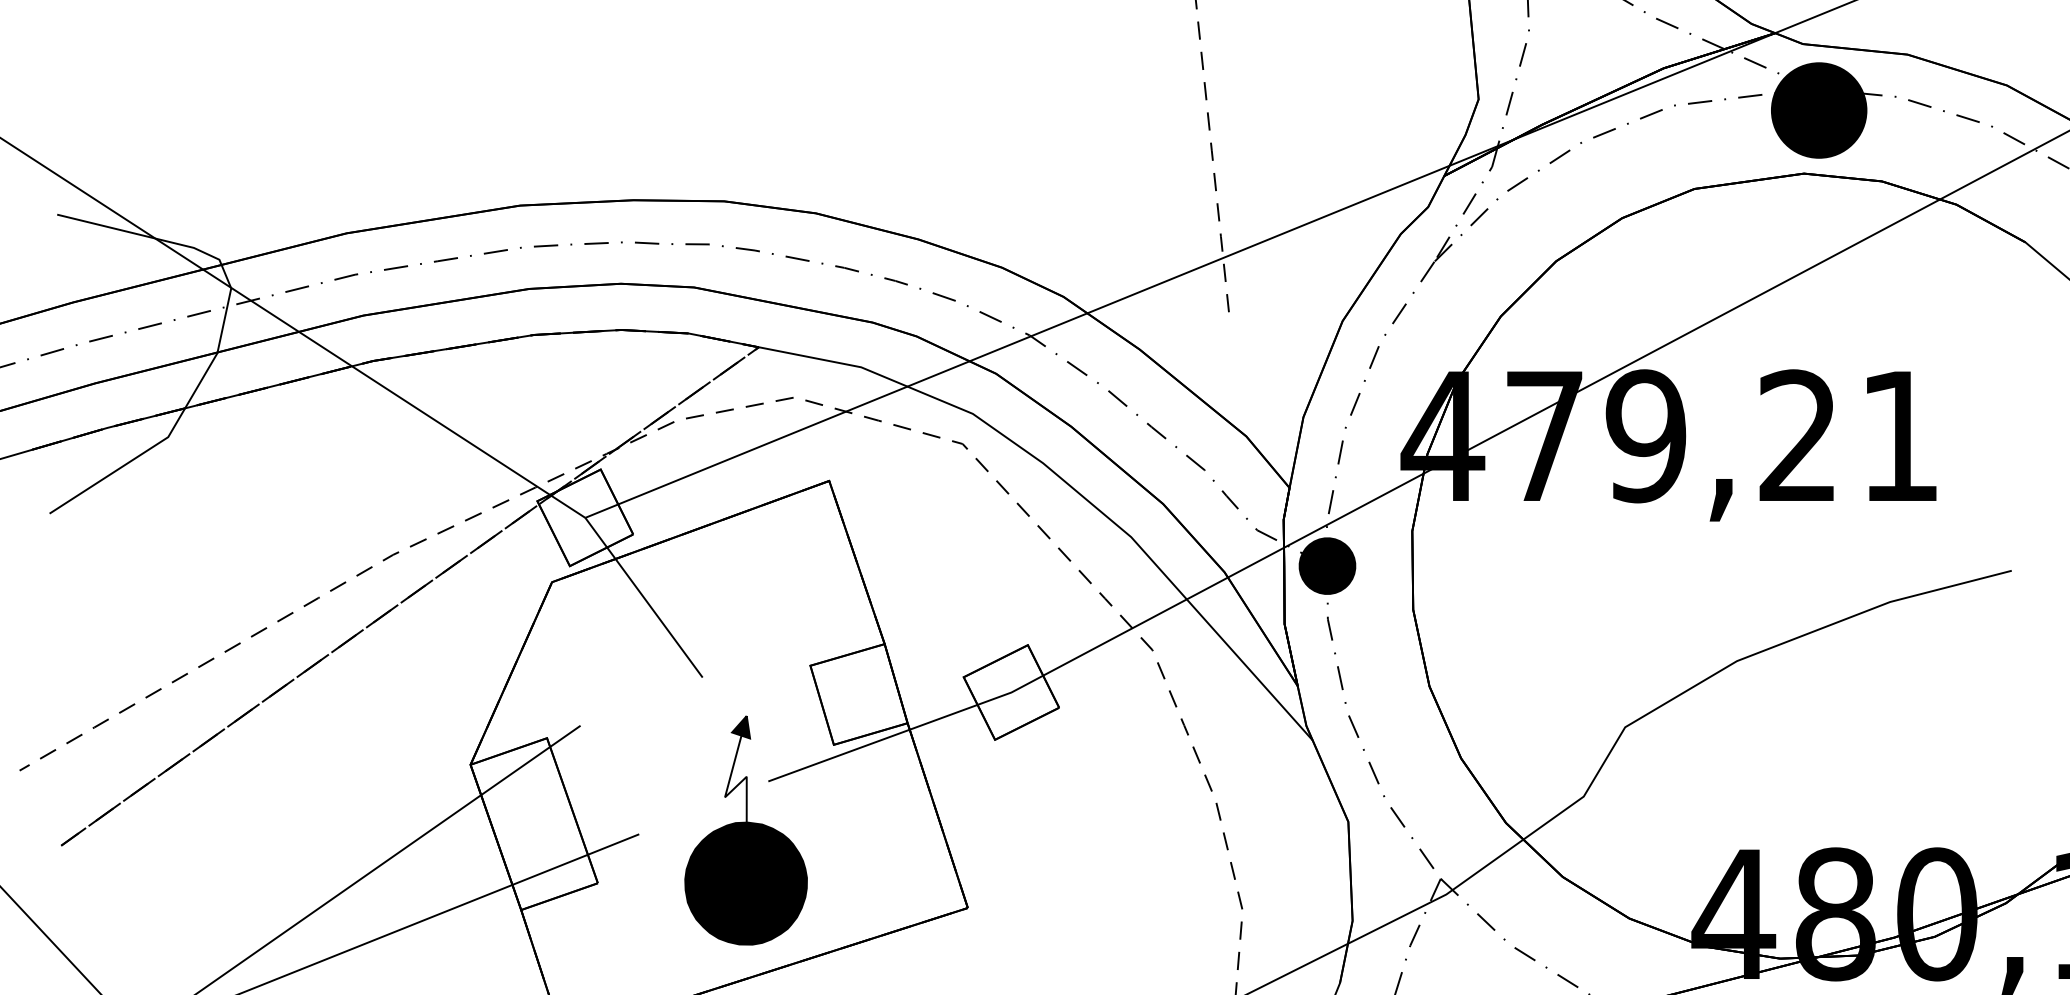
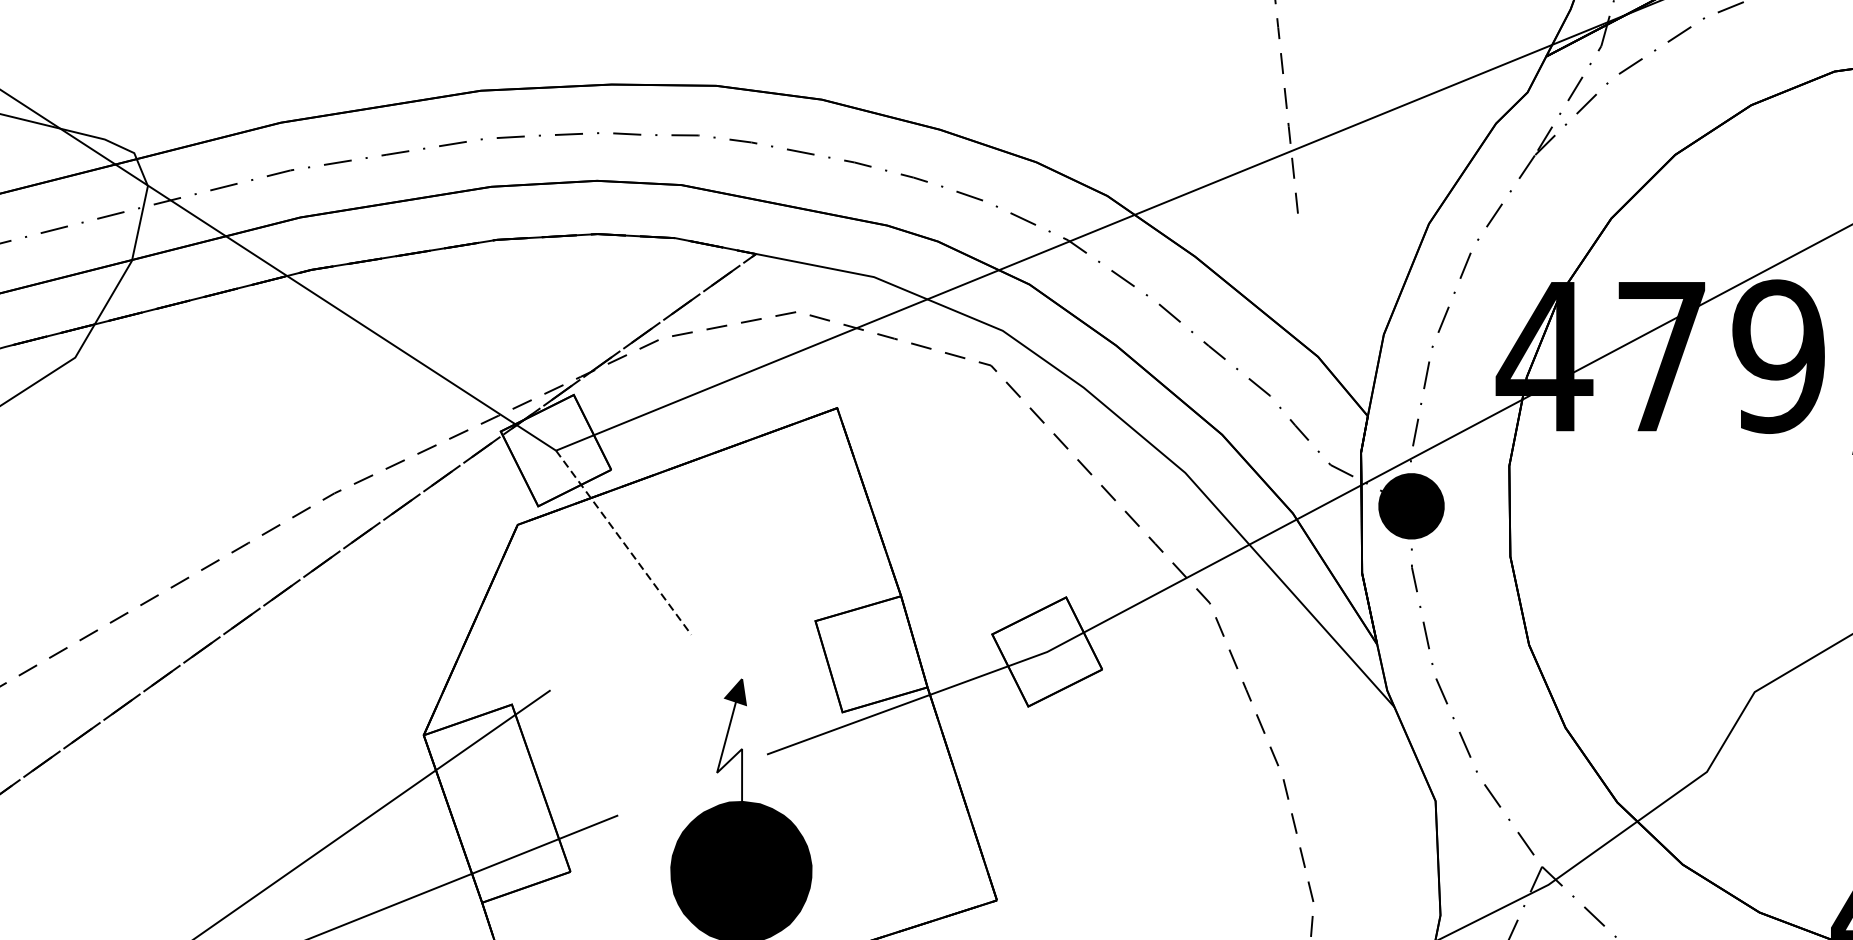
line: (644, 598) -> (624, 543), solid -> dashed

